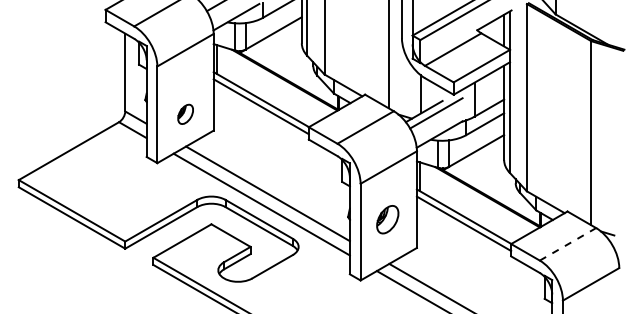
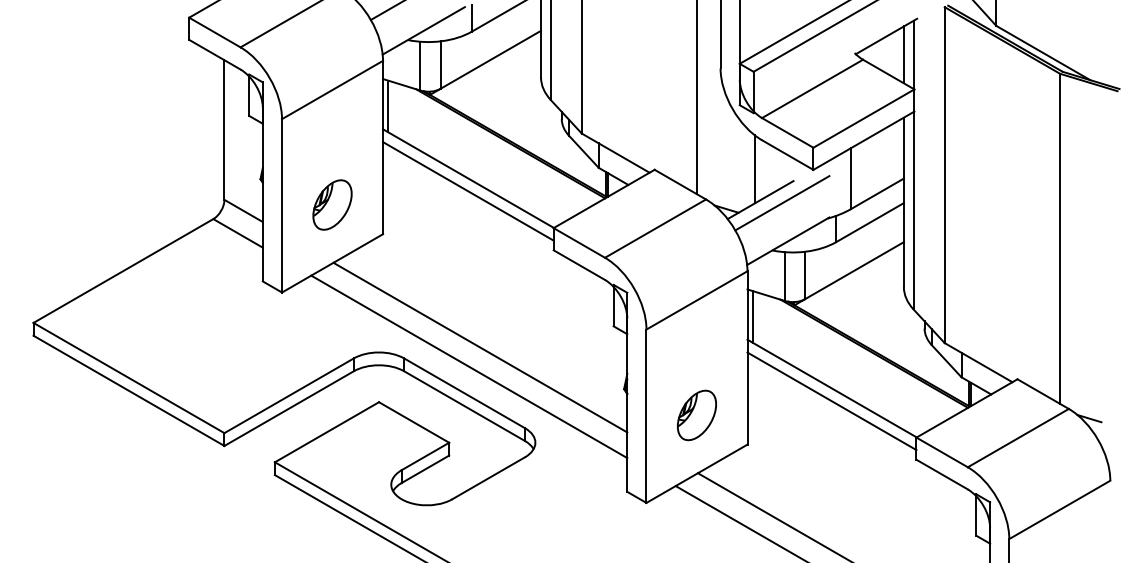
part: (185, 114) -> (332, 205), size x1.43
part: (387, 219) -> (696, 415), moved
line: (567, 244) -> (1017, 438), dashed -> solid

